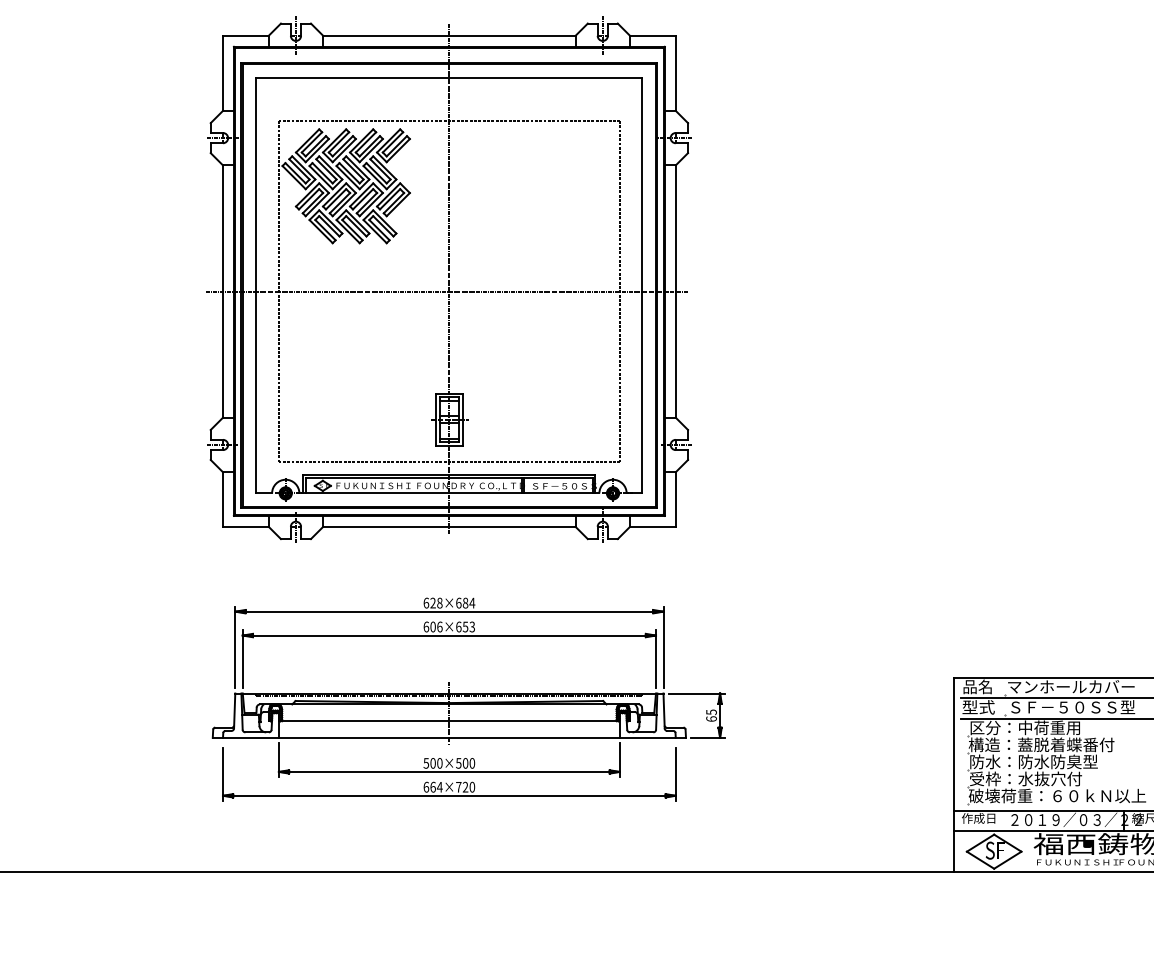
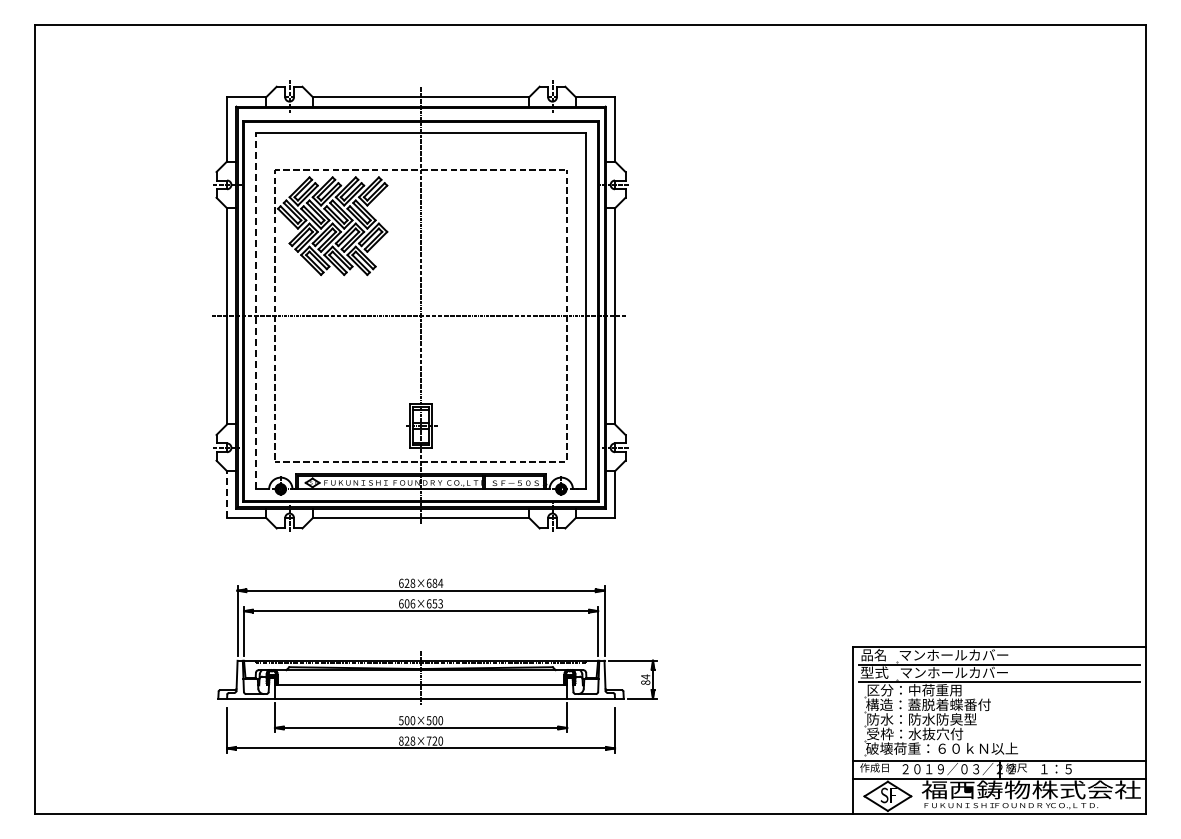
line: (256, 285) -> (255, 311), solid -> dashed
line: (223, 499) -> (227, 494), solid -> dashed
text: (1071, 707) -> (954, 672), ＳＦ－５０ＳＳ型 -> マンホールカバー
text: (711, 715) -> (645, 679), 65 -> 84
text: (433, 786) -> (407, 740), 664×720 -> 828×720

